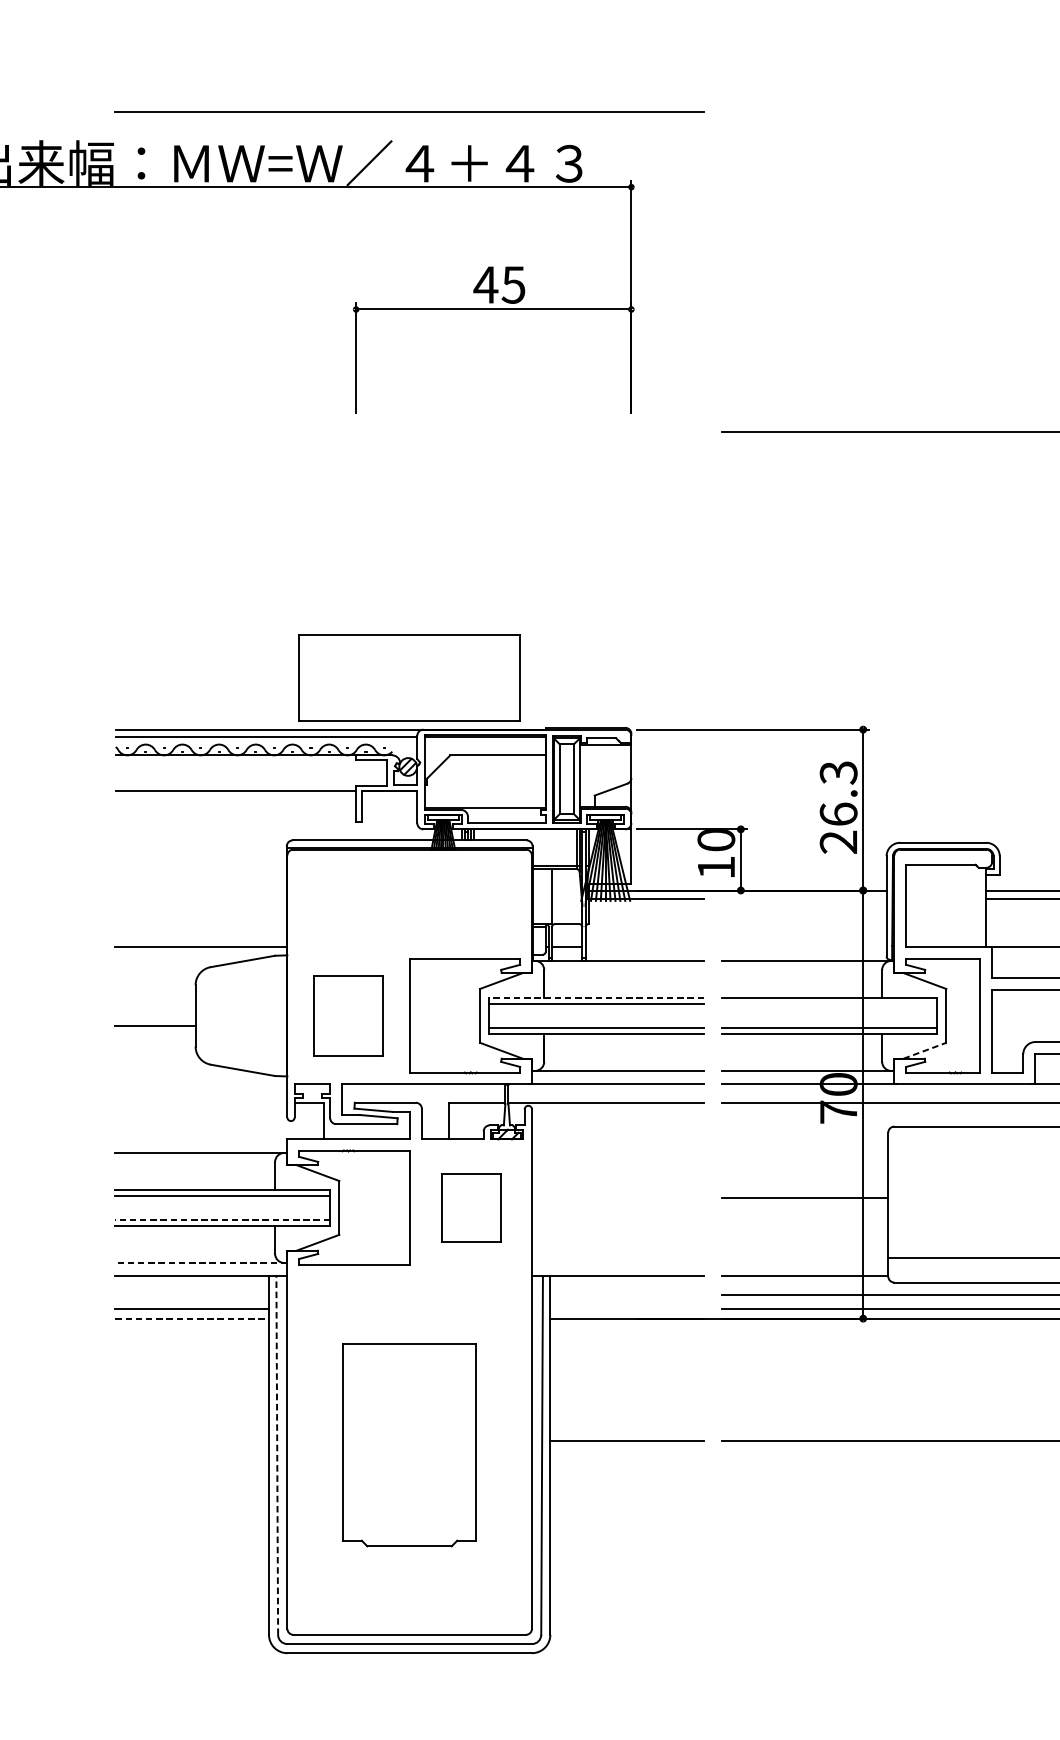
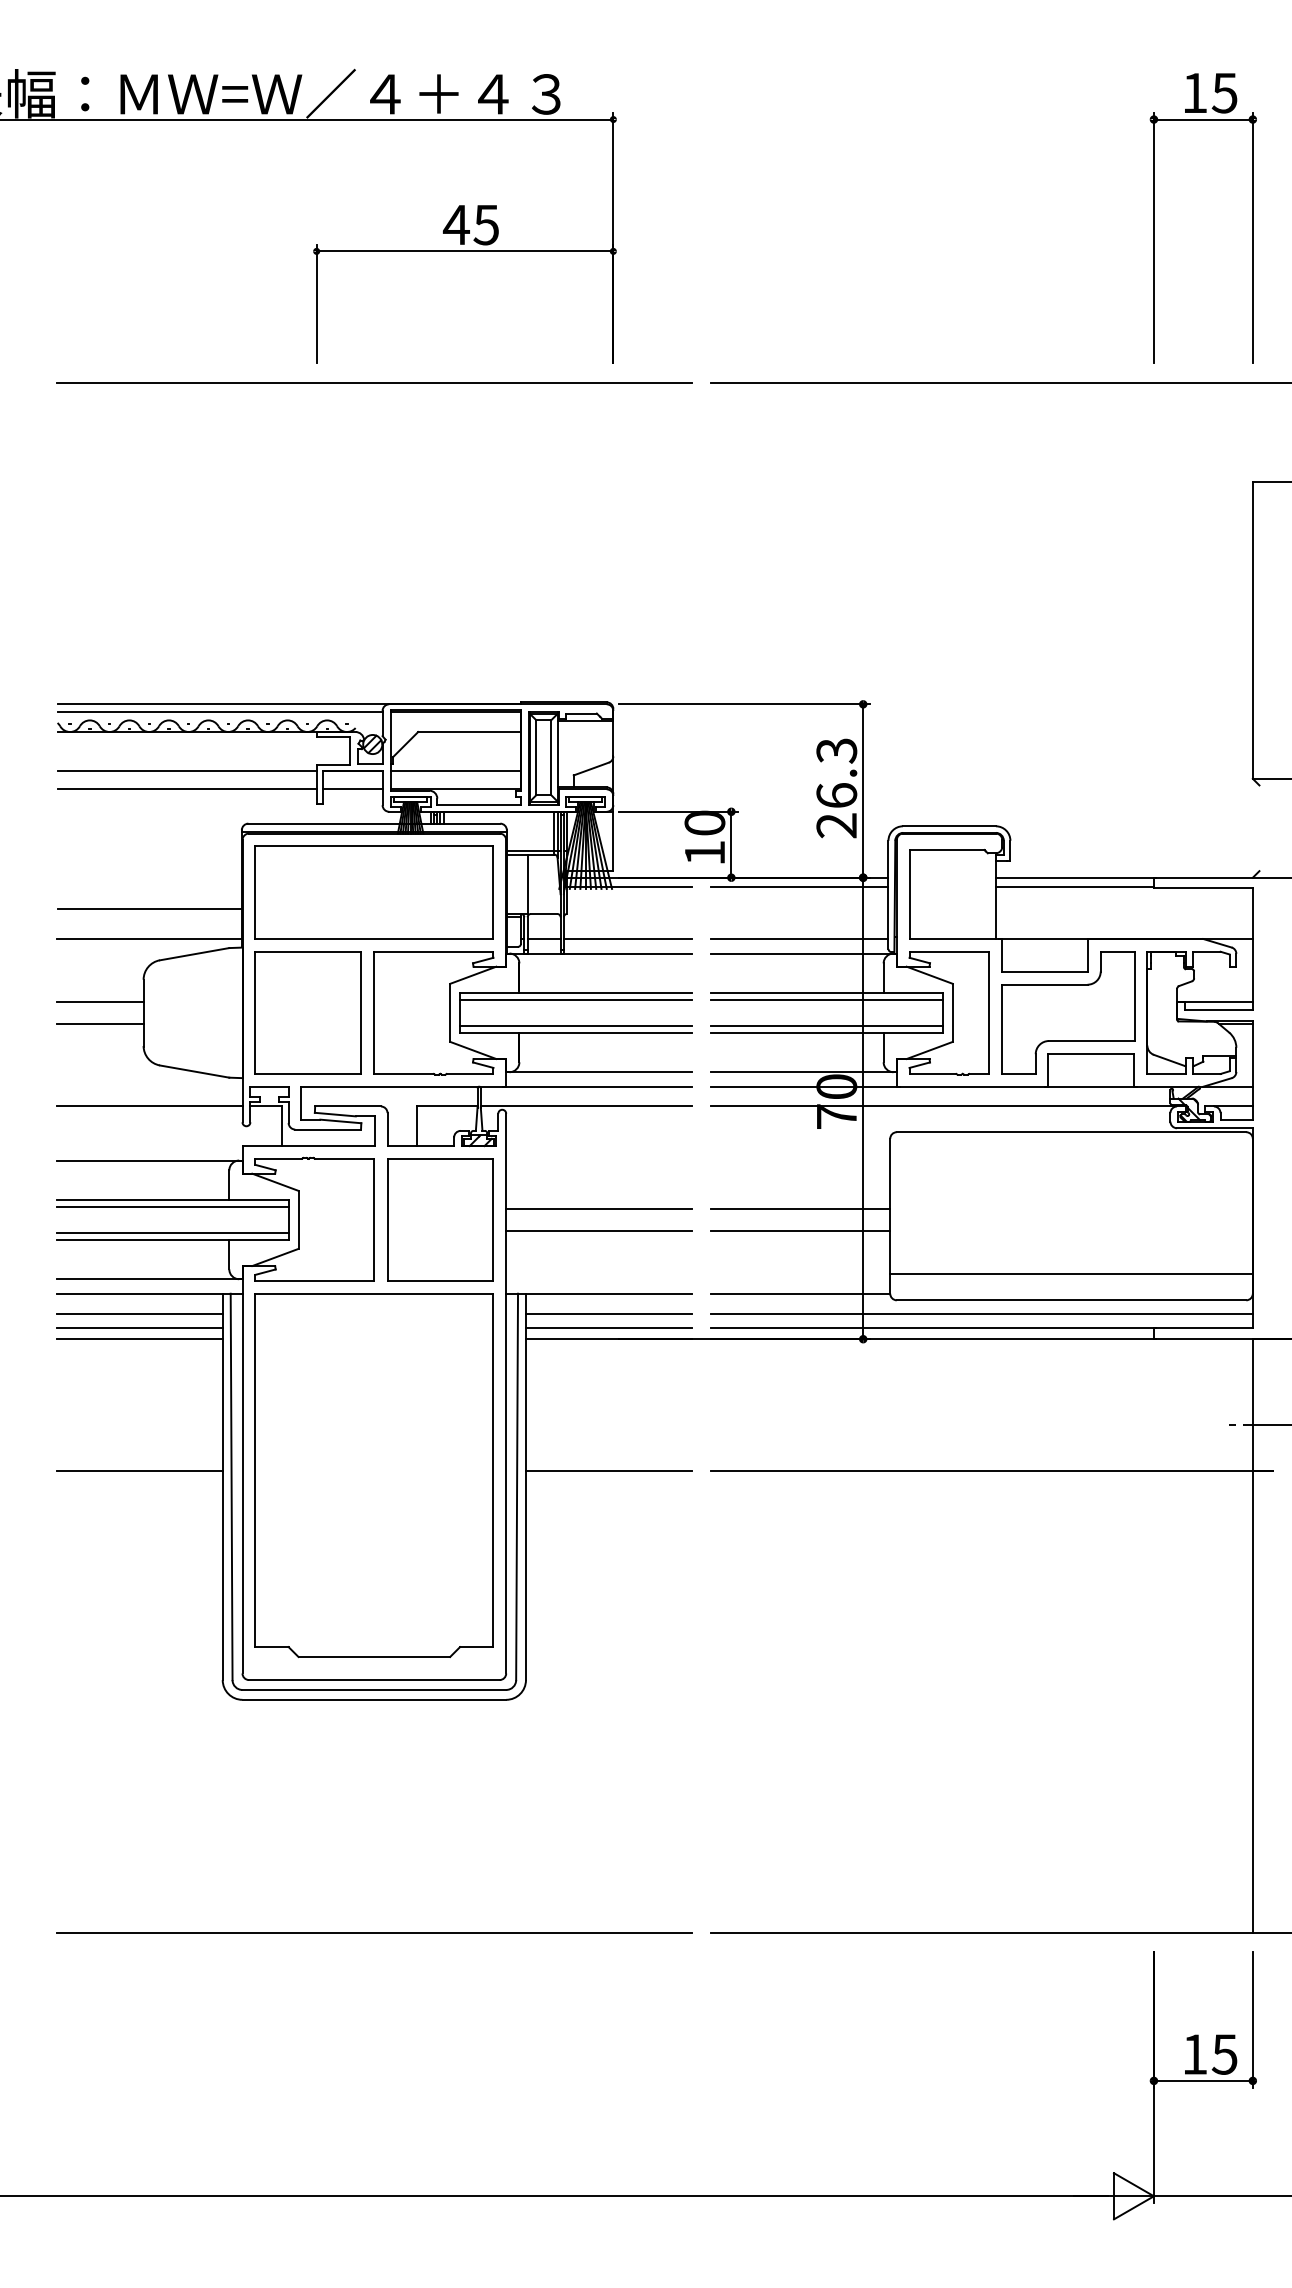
line: (409, 111) -> (374, 382), moved
part: (408, 677) -> (373, 892), moved
line: (485, 791) -> (456, 770), added
line: (235, 807) -> (186, 788), added
line: (389, 807) -> (352, 788), added
line: (804, 898) -> (799, 886), added
line: (201, 919) -> (149, 908), added
line: (644, 947) -> (627, 939), added
line: (804, 947) -> (799, 939), added
line: (596, 997) -> (575, 993), dashed -> solid
line: (829, 1003) -> (826, 999), added
line: (155, 1005) -> (100, 1001), added
part: (347, 1015) -> (307, 1012), size x1.43
line: (924, 1050) -> (929, 1050), dashed -> solid
line: (201, 1102) -> (149, 1106), added
line: (617, 1197) -> (598, 1208), added
part: (471, 1207) -> (440, 1219), size x1.67
line: (617, 1218) -> (598, 1231), added
line: (805, 1218) -> (800, 1231), added
line: (222, 1220) -> (172, 1233), dashed -> solid
line: (201, 1263) -> (149, 1279), dashed -> solid
line: (191, 1294) -> (139, 1313), added
line: (626, 1294) -> (608, 1313), added
line: (626, 1308) -> (608, 1328), added
line: (191, 1318) -> (139, 1339), dashed -> solid
line: (191, 1441) -> (139, 1471), added
part: (408, 1445) -> (373, 1475), size x1.67
line: (277, 1455) -> (231, 1486), dashed -> solid

